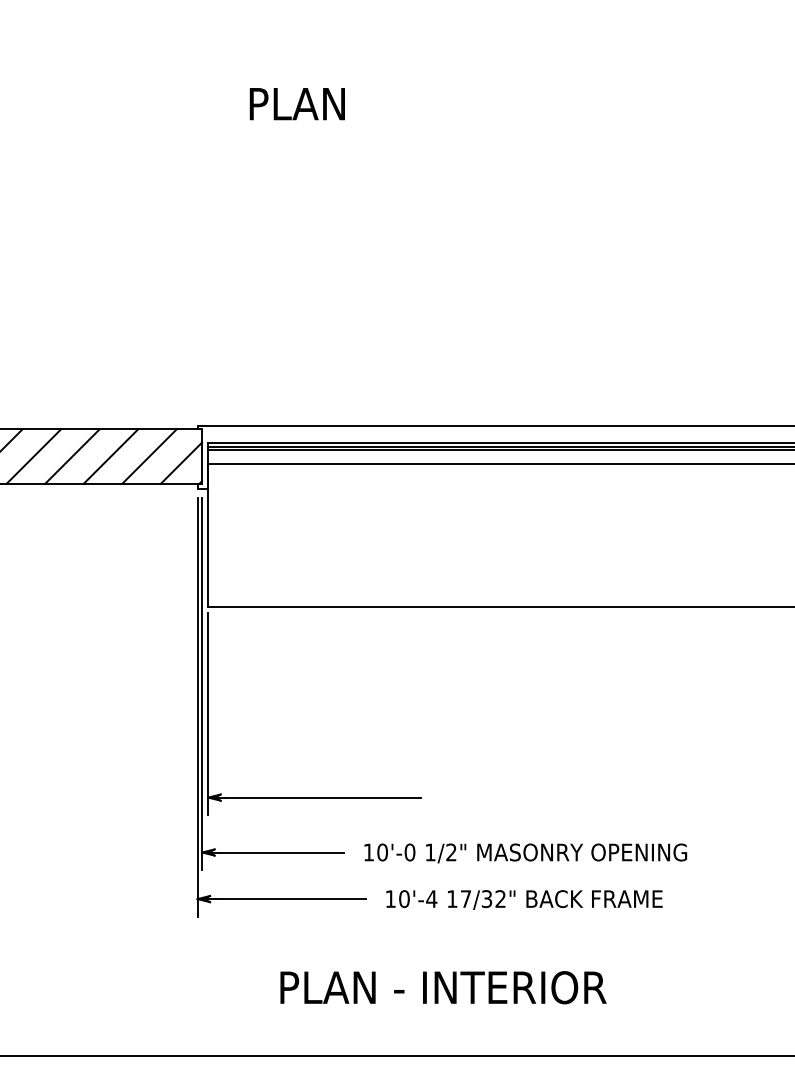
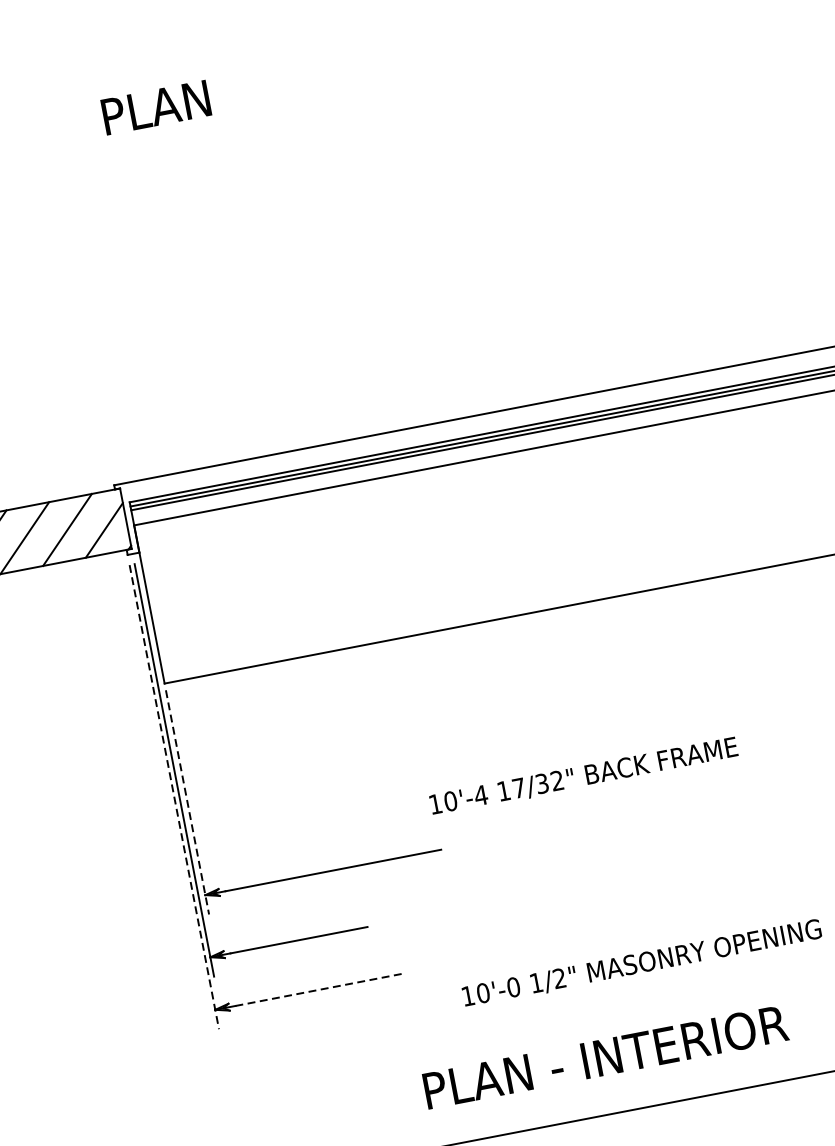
line: (197, 707) -> (174, 797), solid -> dashed
line: (208, 714) -> (188, 802), solid -> dashed
text: (525, 853) -> (641, 963), moved
line: (291, 899) -> (319, 990), solid -> dashed
text: (524, 899) -> (583, 776), moved
text: (443, 987) -> (605, 1056), moved

